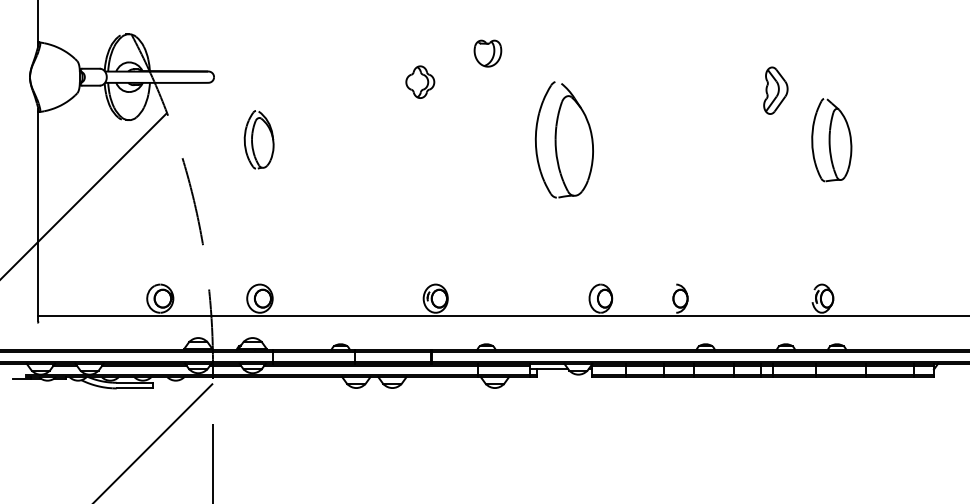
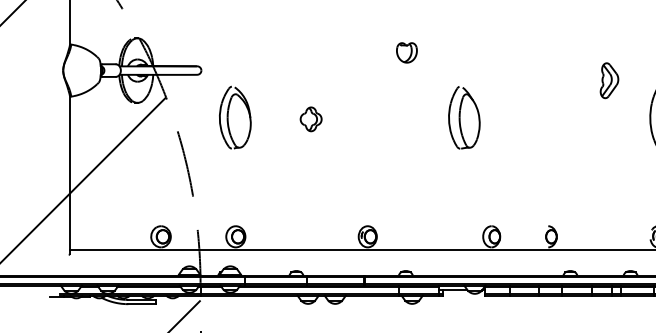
part: (420, 81) -> (311, 118), moved
part: (775, 90) -> (609, 80), moved
part: (258, 139) -> (234, 117), size x1.43
part: (564, 140) -> (464, 118), size x0.71

